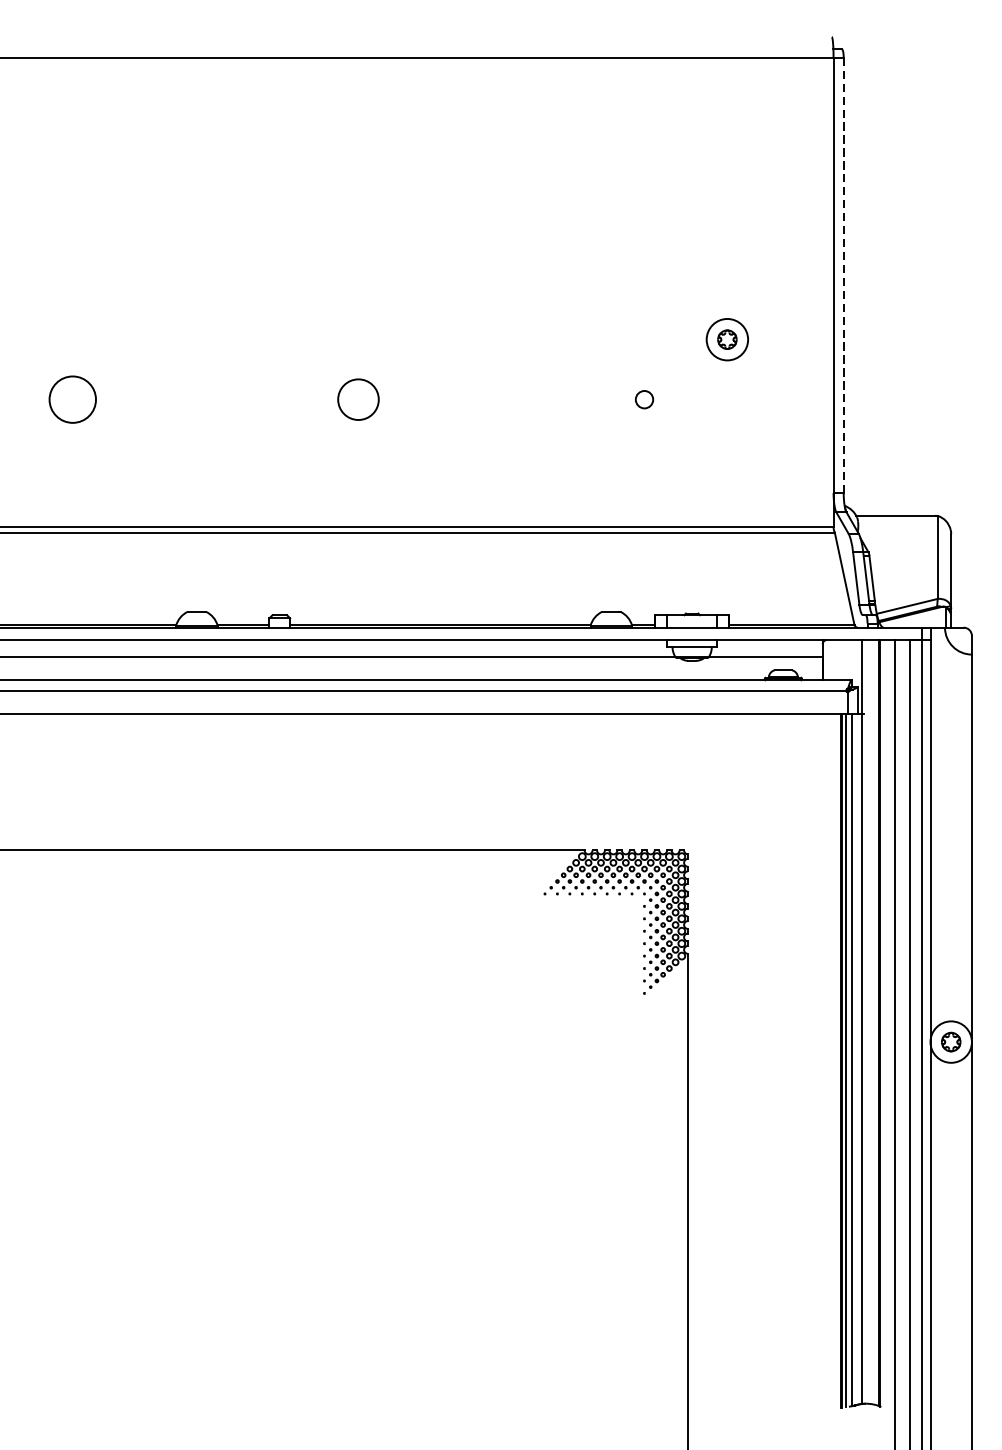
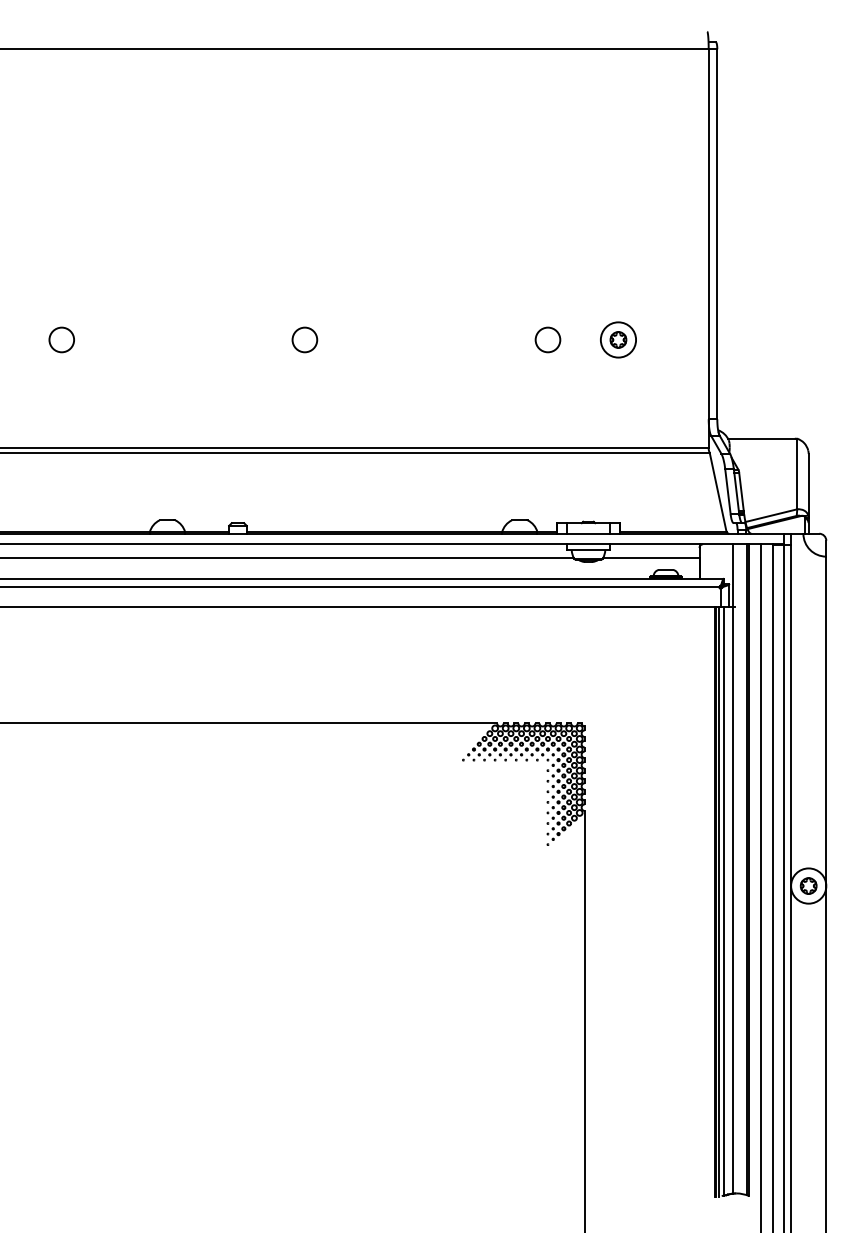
line: (843, 275) -> (717, 234), dashed -> solid
part: (727, 339) -> (618, 339), moved
circle: (72, 399) -> (61, 339), size x0.62
circle: (358, 399) -> (304, 339), size x0.71
circle: (643, 399) -> (547, 339), size x1.67

